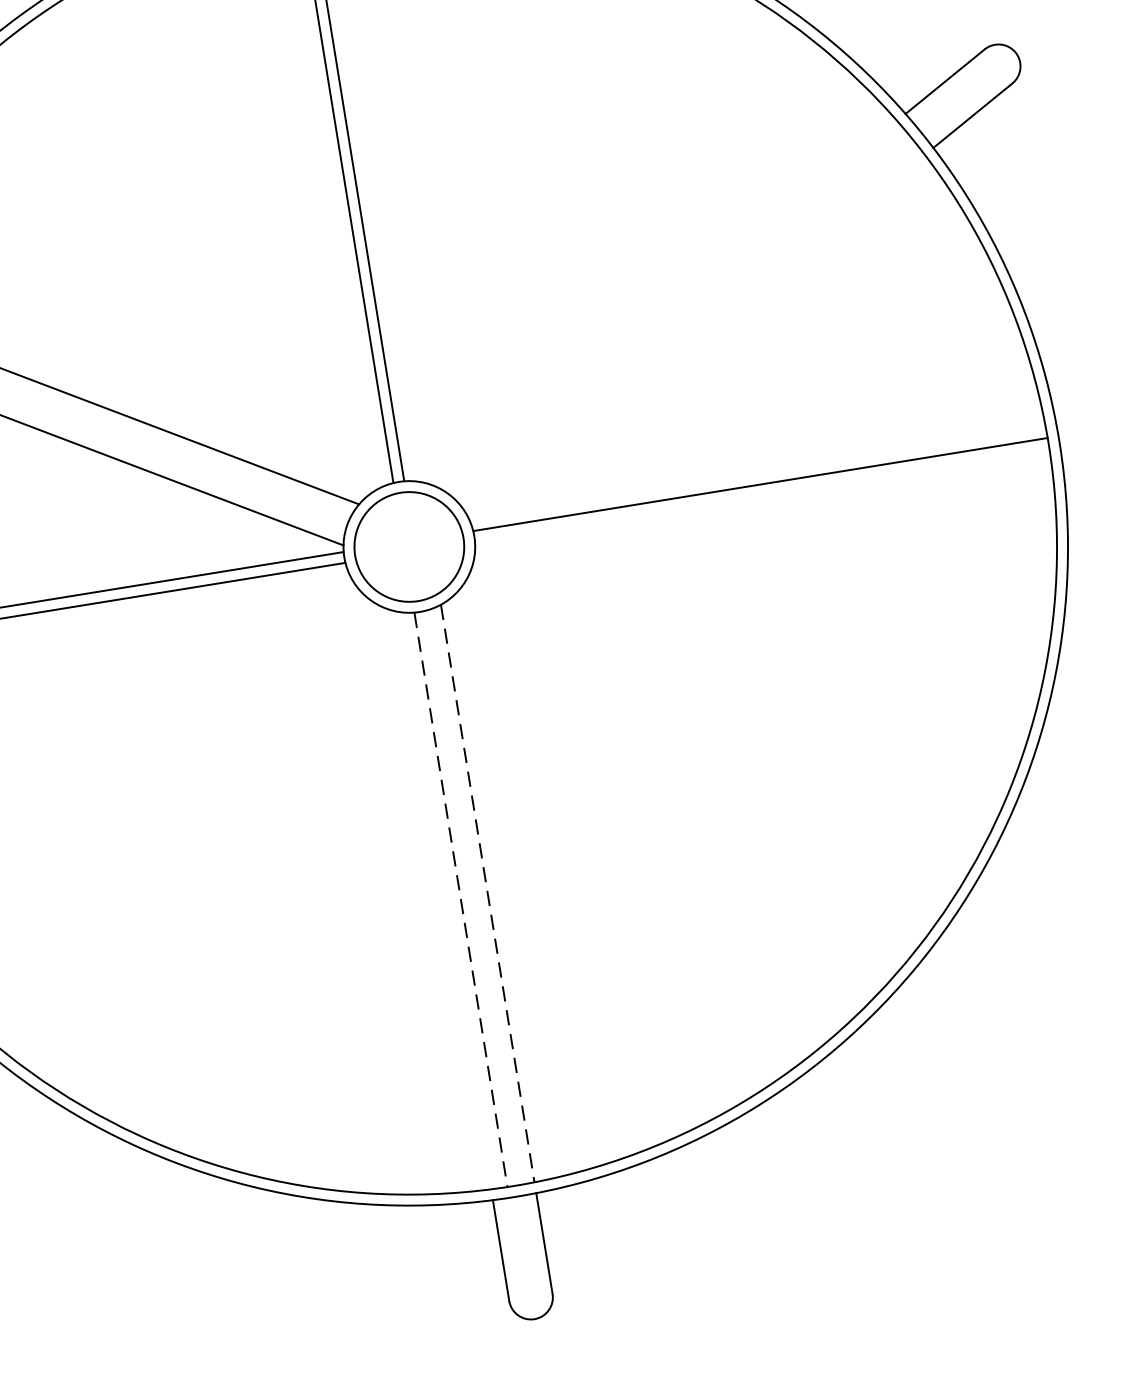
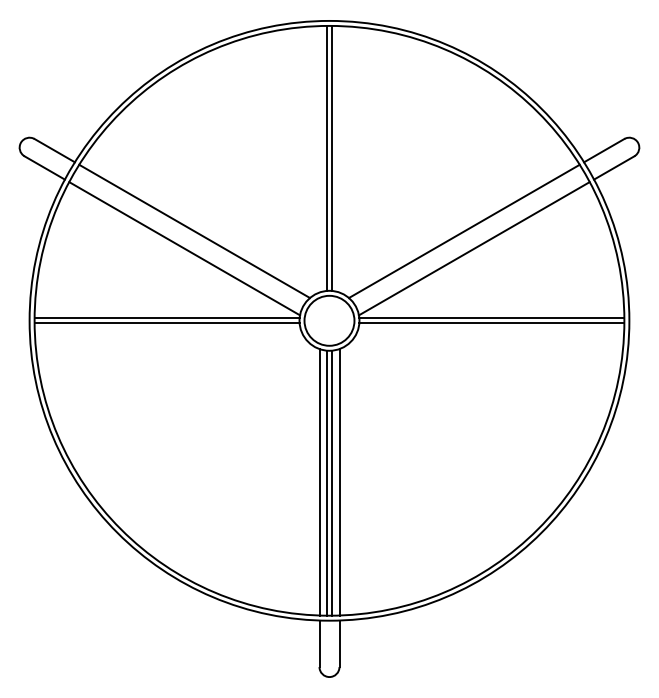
line: (668, 306) -> (463, 231), added
line: (696, 339) -> (473, 248), added
line: (761, 495) -> (491, 323), added
line: (487, 893) -> (339, 482), dashed -> solid
line: (470, 896) -> (331, 482), added
line: (444, 900) -> (319, 482), added
line: (459, 900) -> (326, 483), dashed -> solid

